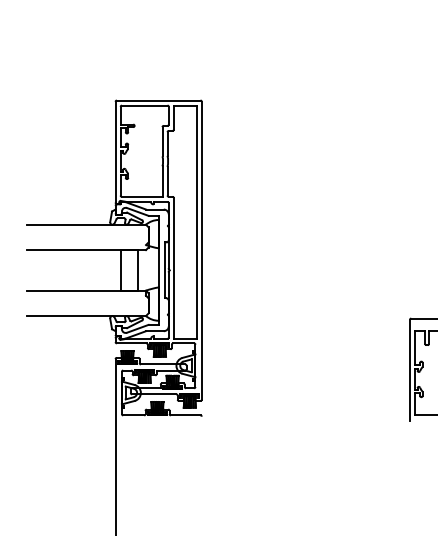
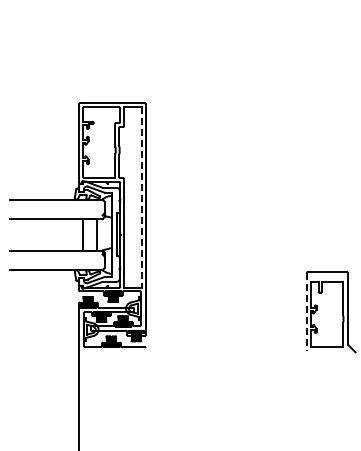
line: (196, 223) -> (141, 198), solid -> dashed
line: (409, 370) -> (306, 312), solid -> dashed

